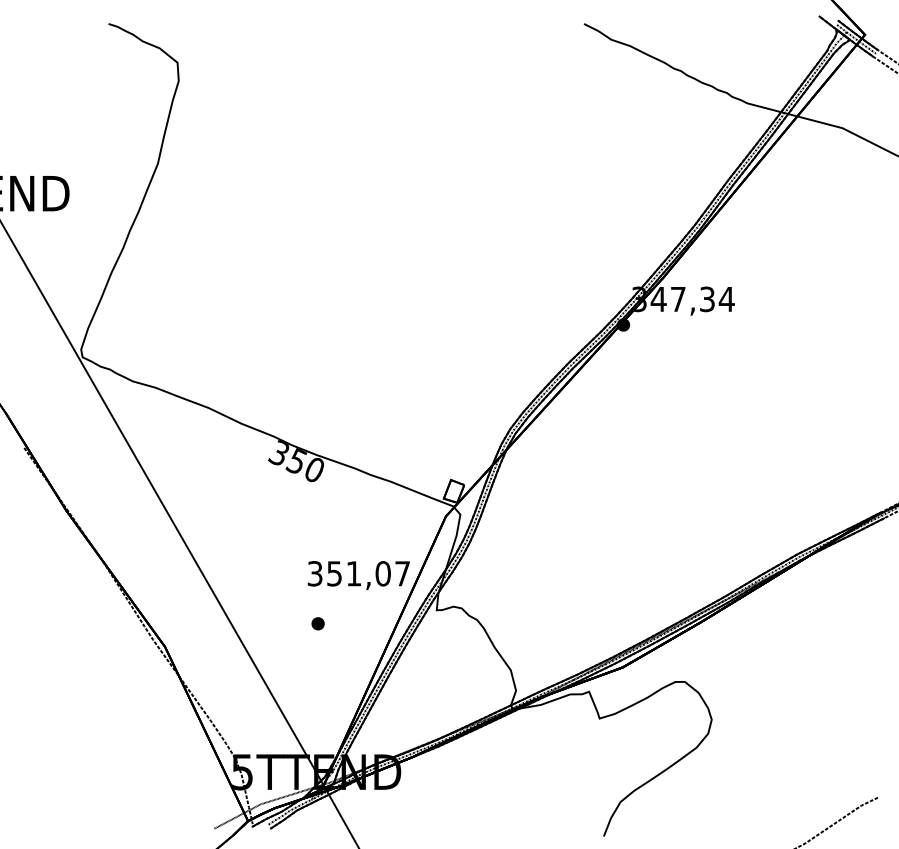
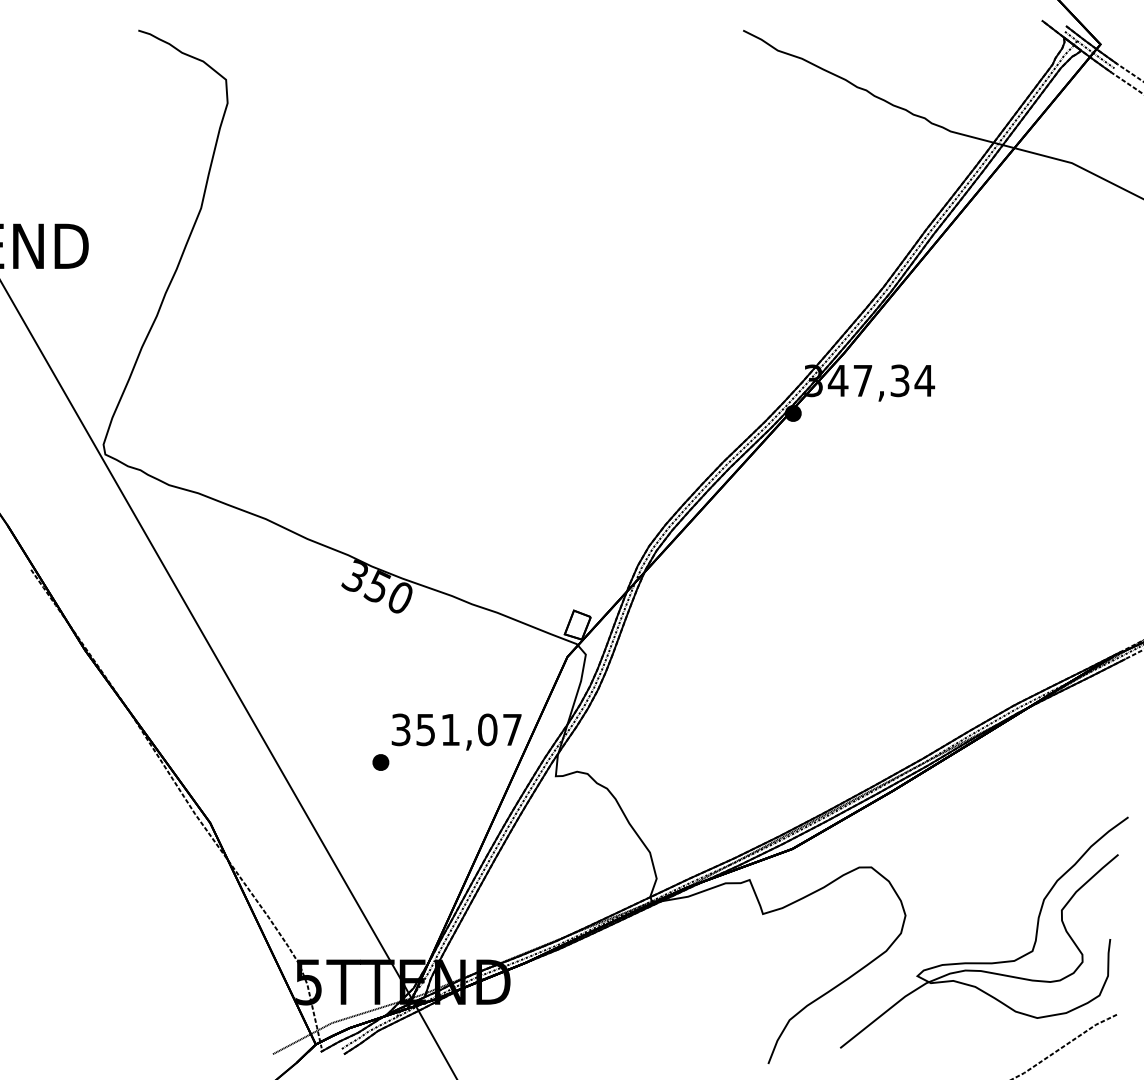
part: (317, 623) -> (380, 762), moved
part: (773, 756) -> (984, 962), added

